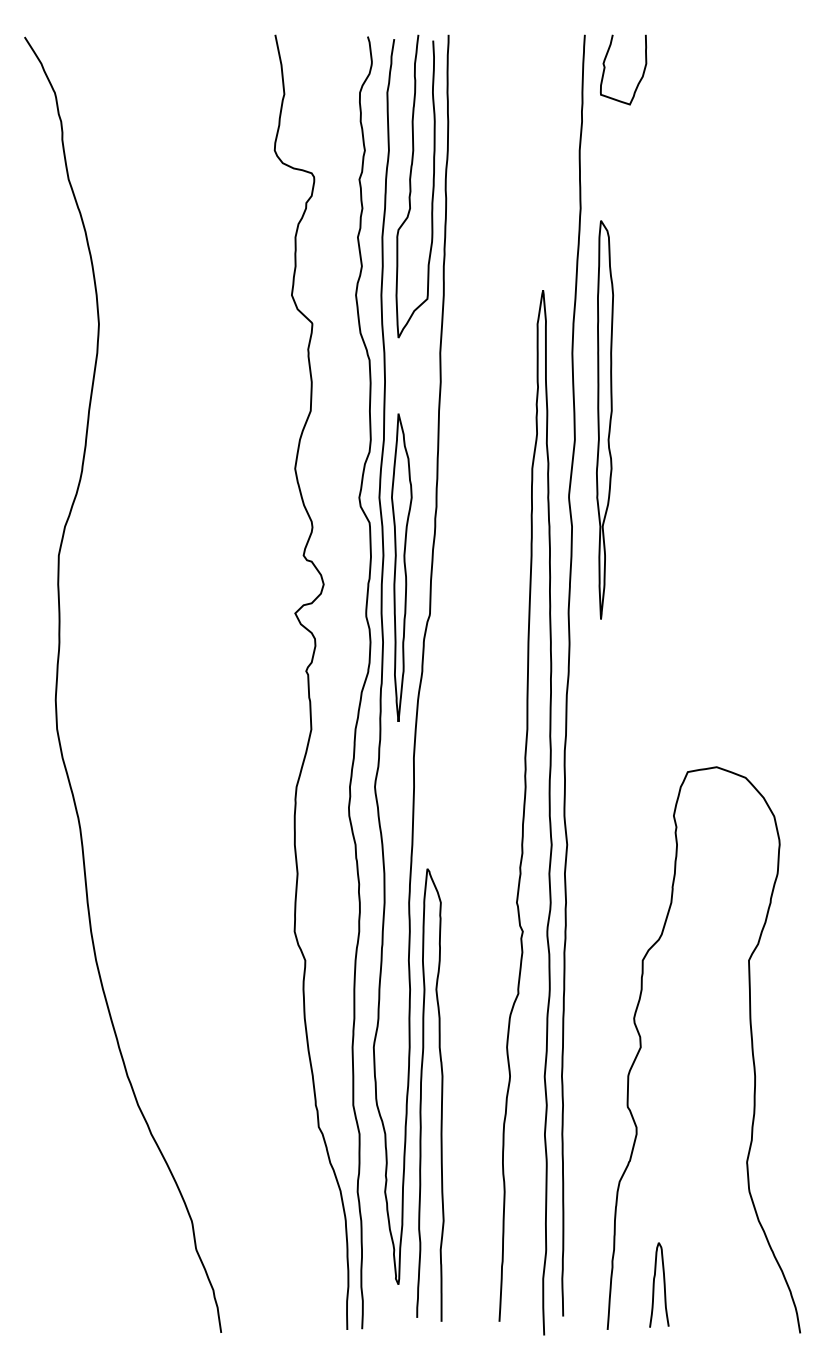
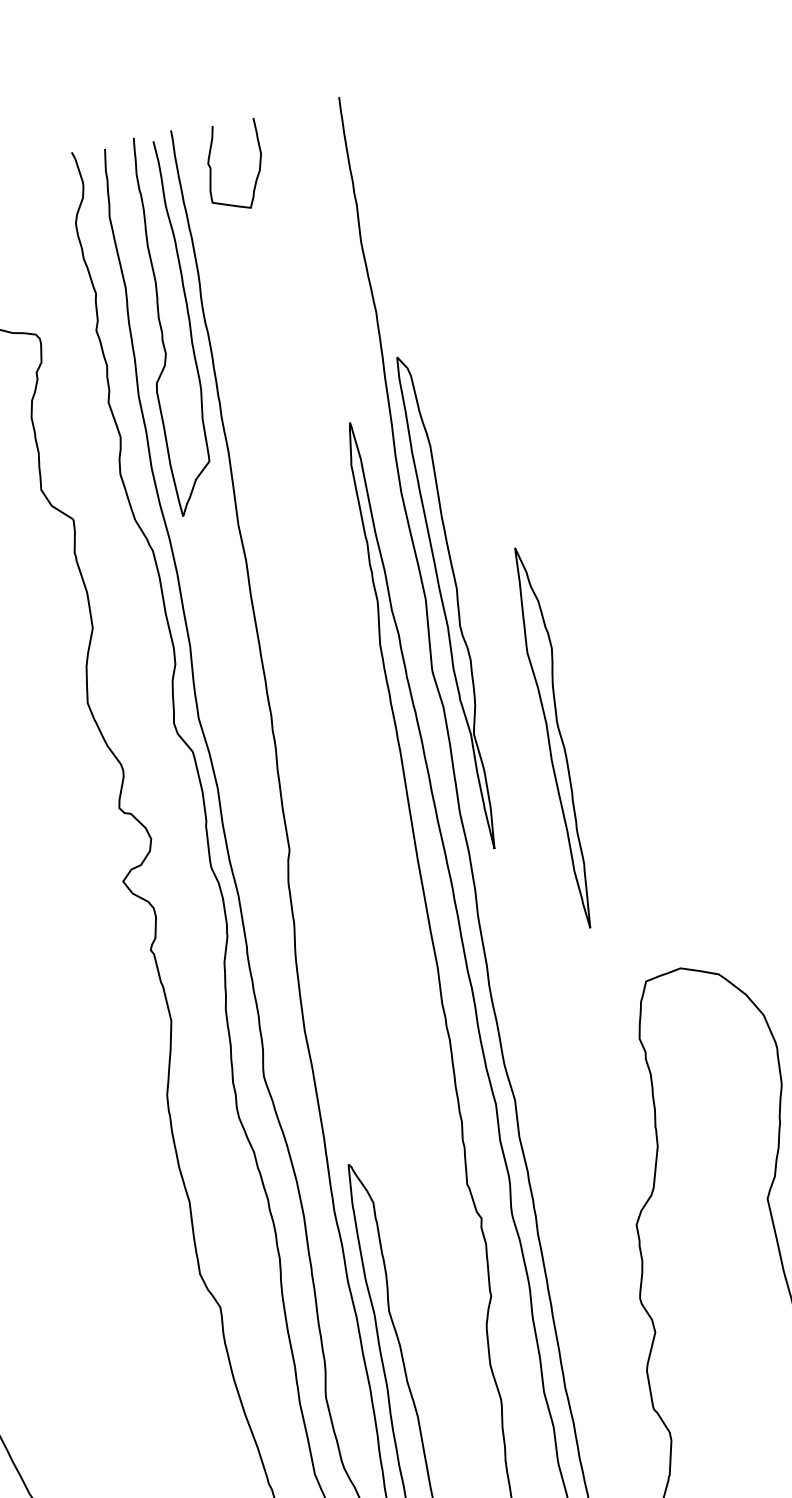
curve: (605, 69) -> (212, 170), moved
part: (605, 419) -> (451, 601), moved
part: (401, 567) -> (556, 736), moved

